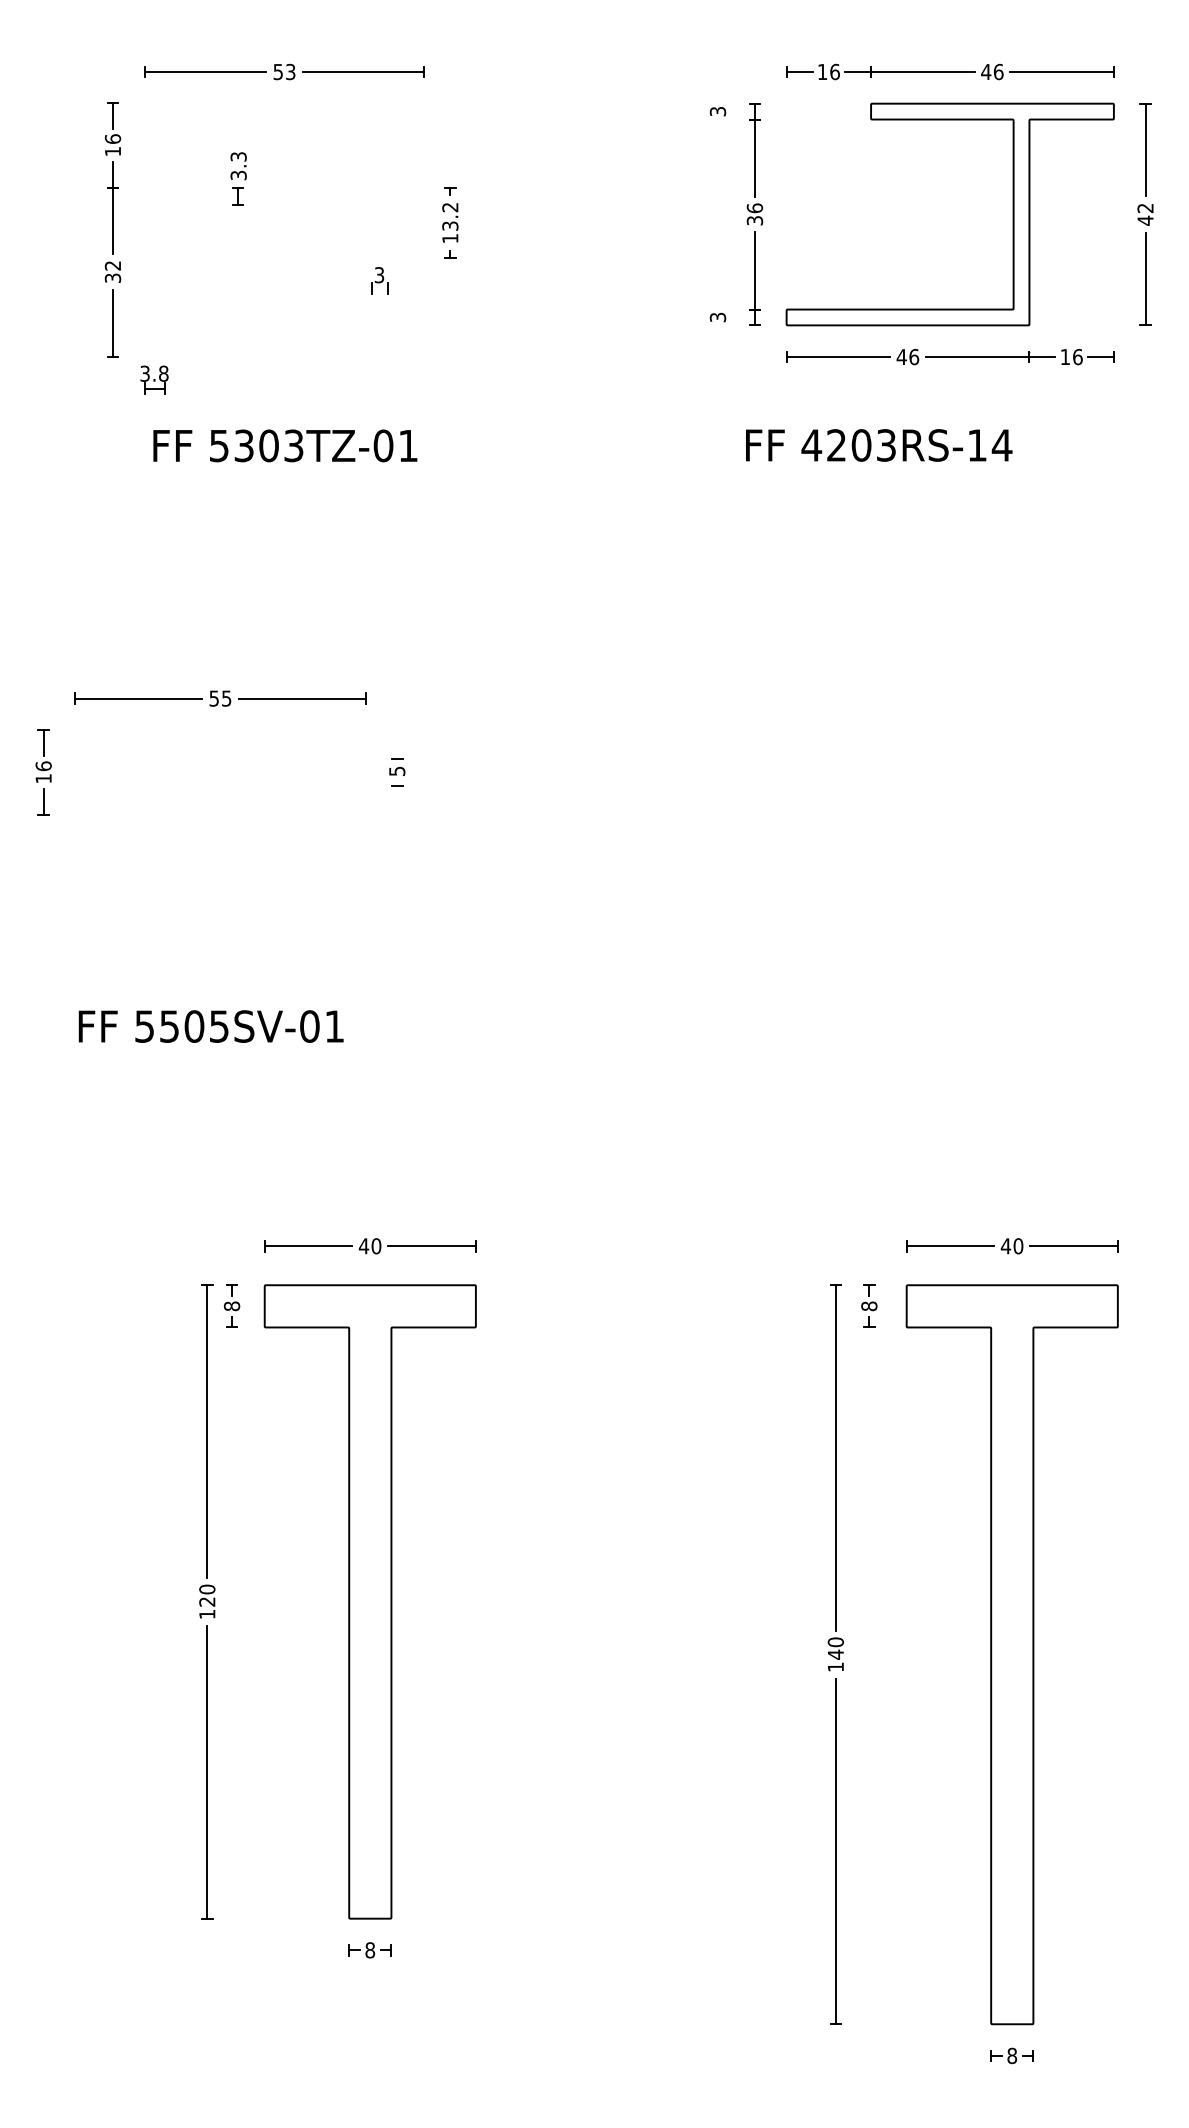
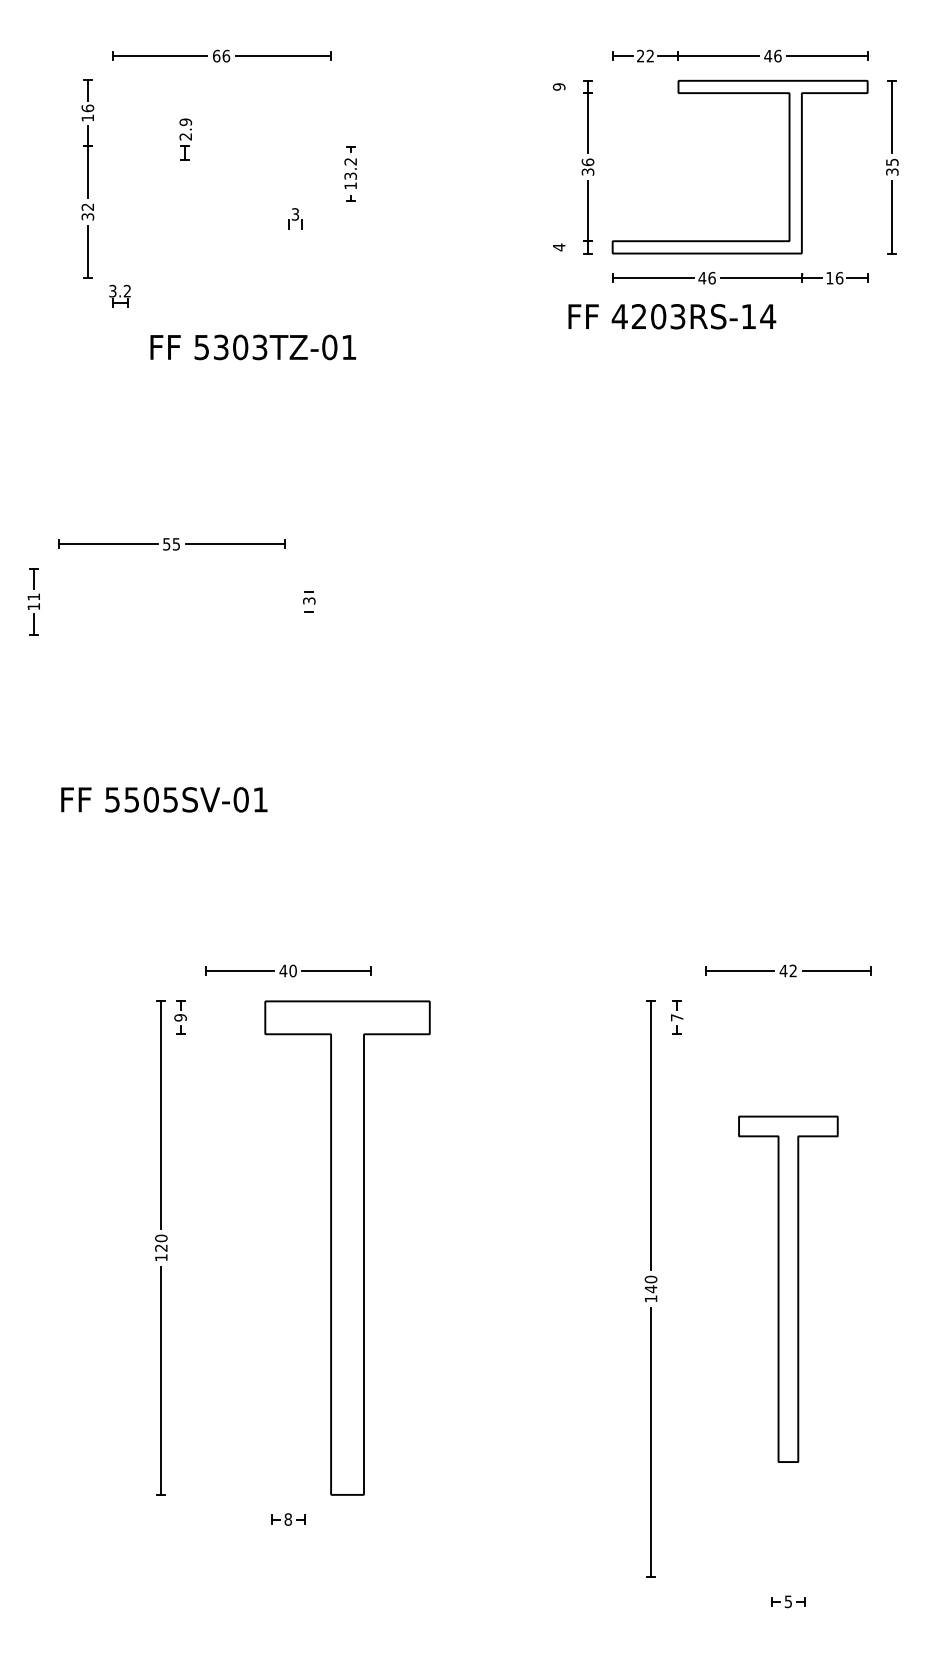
text: (284, 71) -> (221, 55), 53 -> 66
text: (828, 71) -> (645, 55), 16 -> 22
text: (717, 111) -> (558, 86), 3 -> 9
text: (238, 166) -> (185, 129), 3.3 -> 2.9
text: (1145, 214) -> (892, 167), 42 -> 35
text: (717, 317) -> (558, 247), 3 -> 4
text: (163, 373) -> (127, 291), 3.8 -> 3.2
text: (285, 445) -> (253, 347), moved
text: (879, 445) -> (672, 316), moved
text: (43, 766) -> (33, 597), 16 -> 11
text: (396, 770) -> (308, 600), 5 -> 3
text: (1018, 1246) -> (793, 971), 40 -> 42
text: (232, 1306) -> (180, 1017), 8 -> 9
text: (869, 1306) -> (677, 1017), 8 -> 7
part: (369, 1601) -> (346, 1247), moved
part: (1011, 1654) -> (787, 1289), size x0.6
text: (1012, 2055) -> (788, 1601), 8 -> 5

